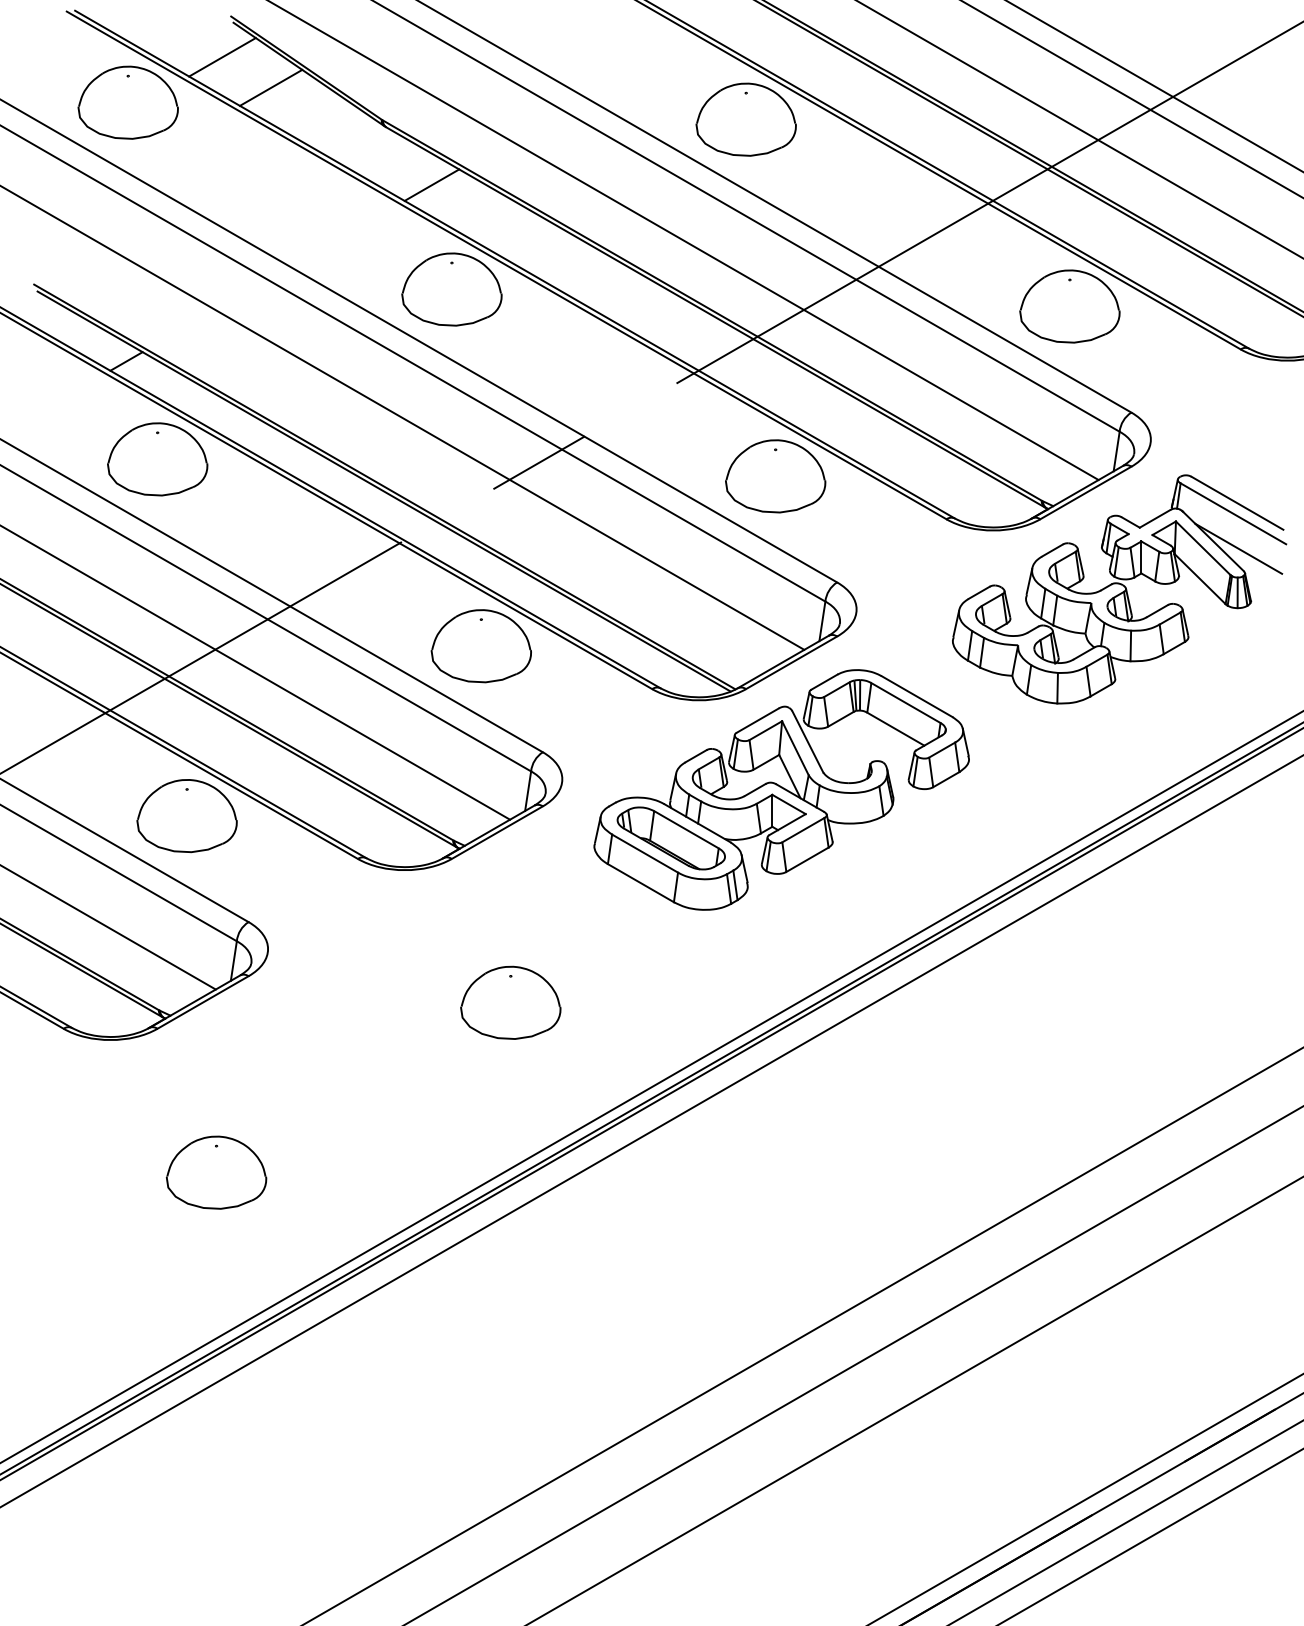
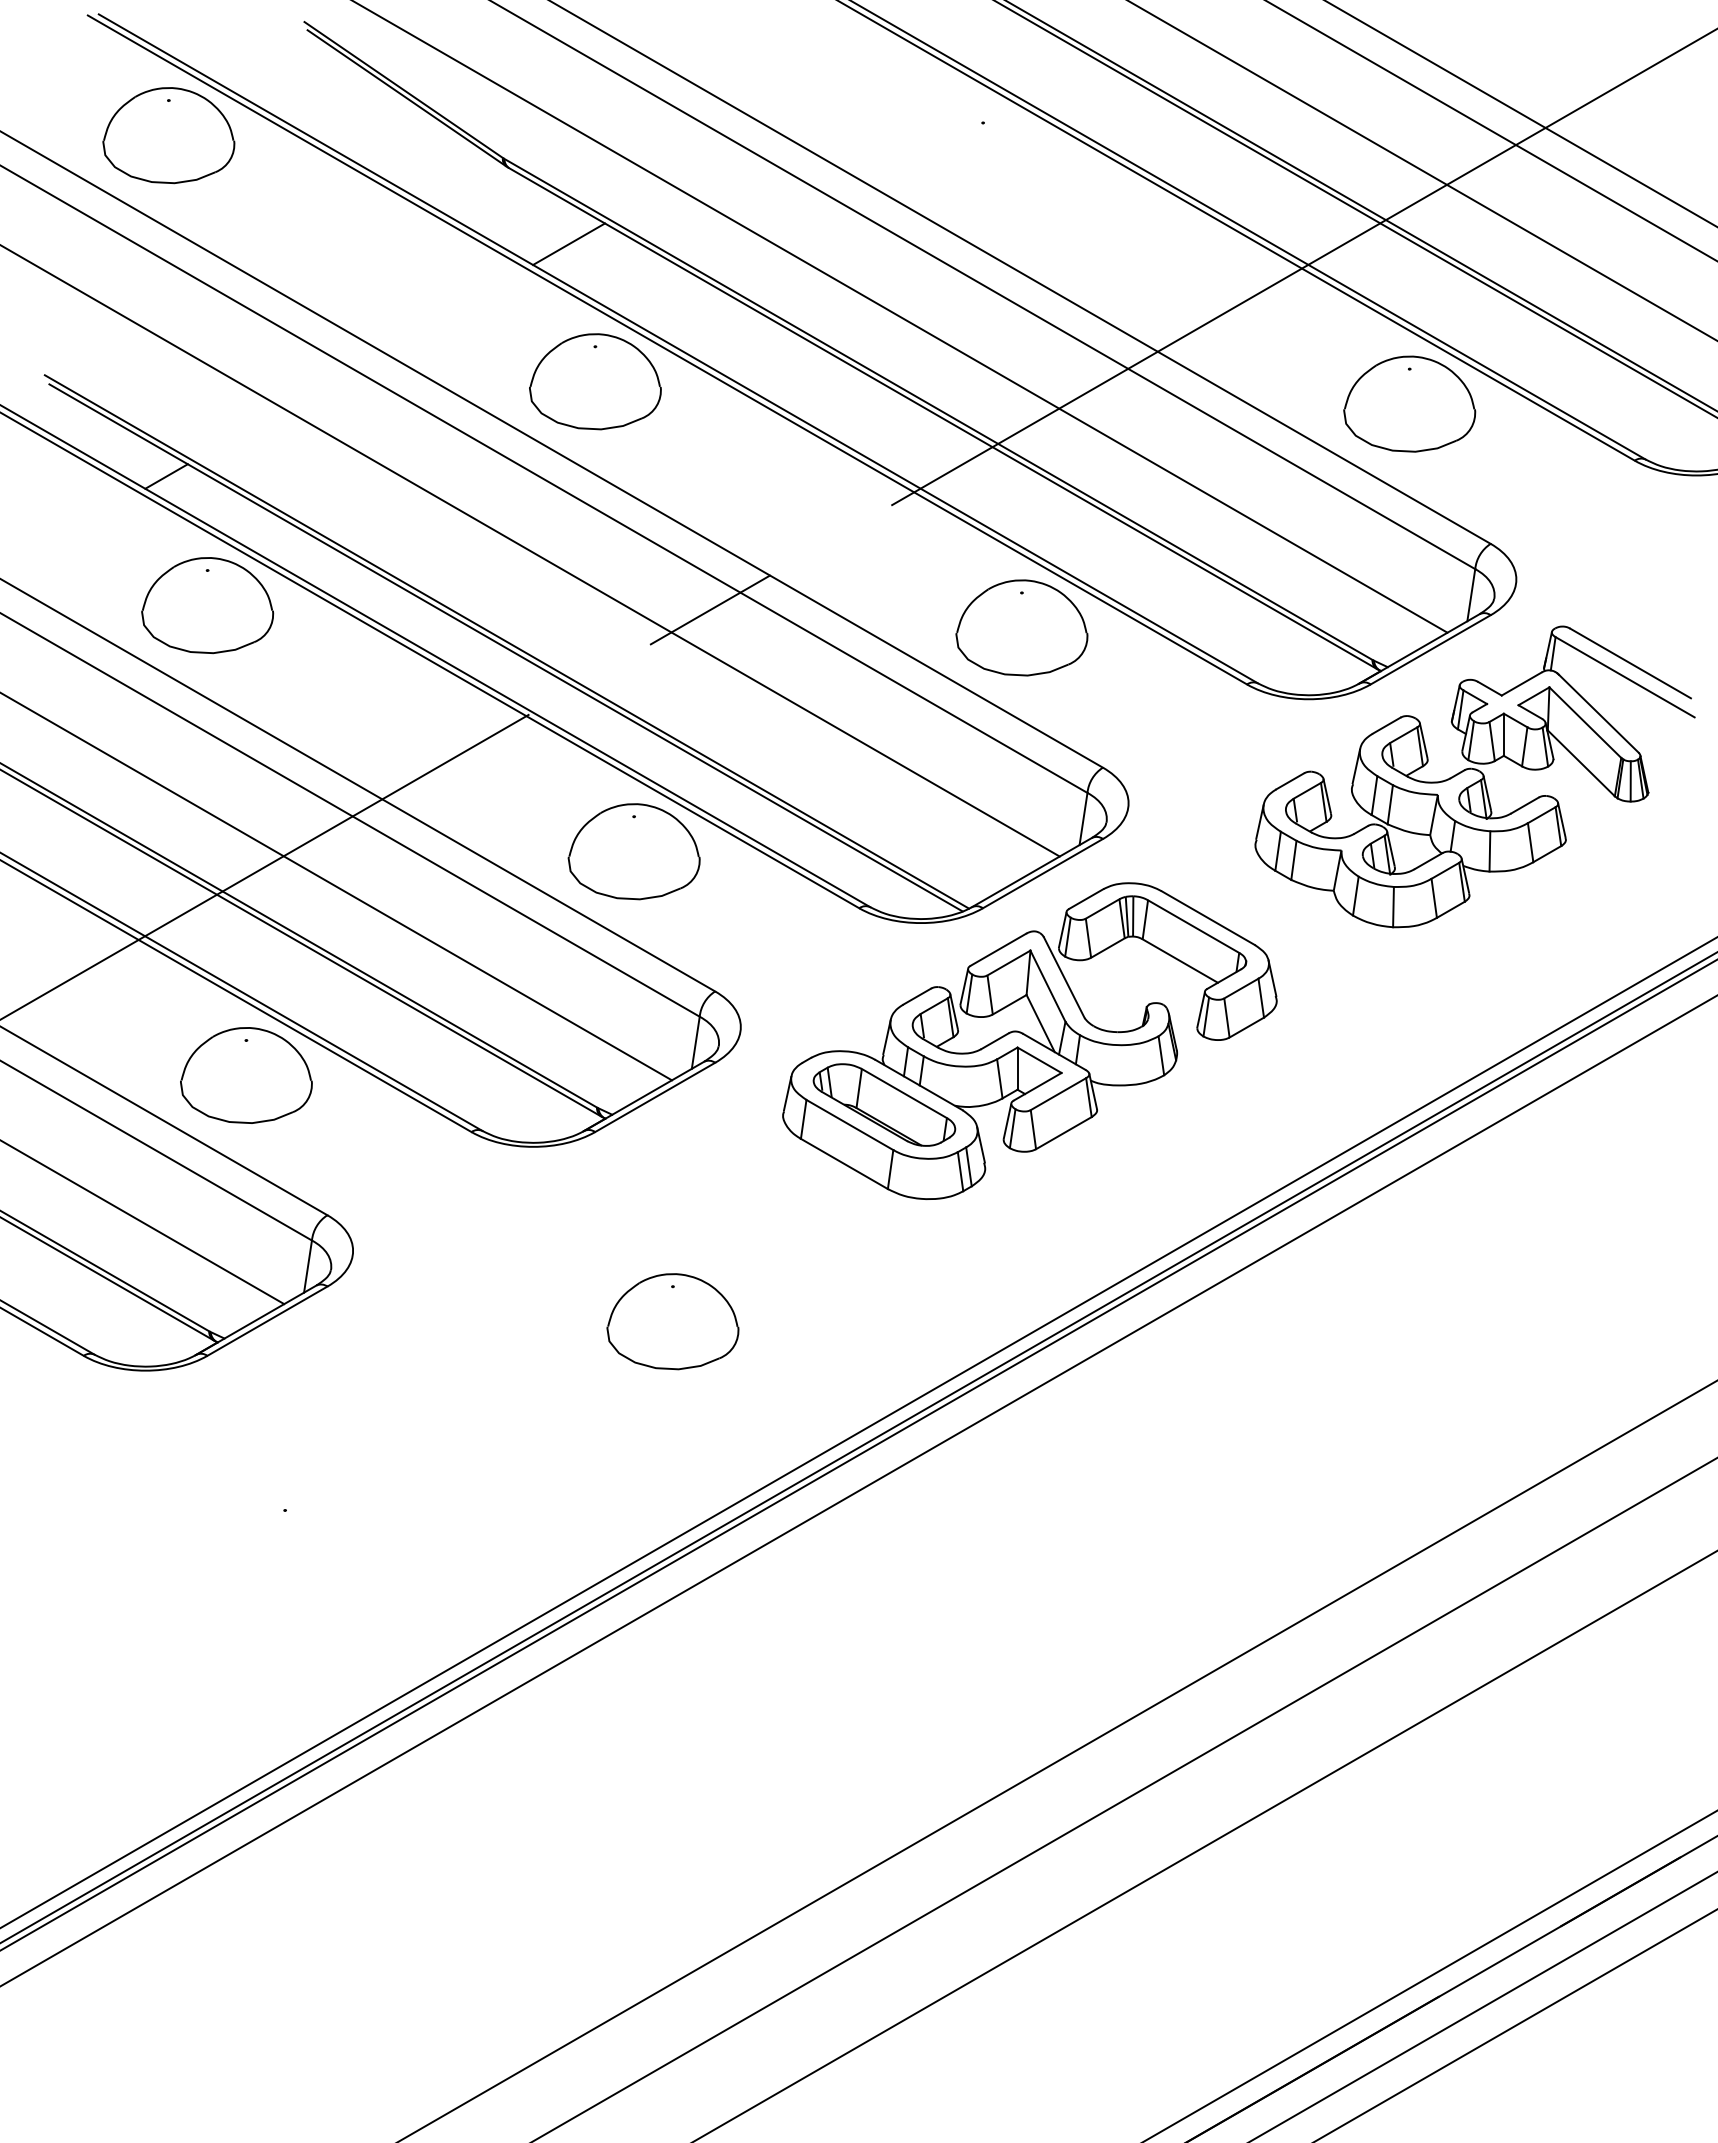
line: (222, 57) -> (292, 75), removed
line: (271, 87) -> (357, 115), removed
part: (745, 119) -> (982, 157), removed
line: (1238, 548) -> (1631, 723), removed
part: (216, 1172) -> (284, 1545), removed

